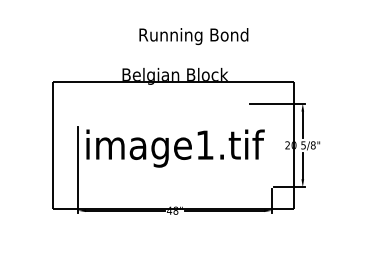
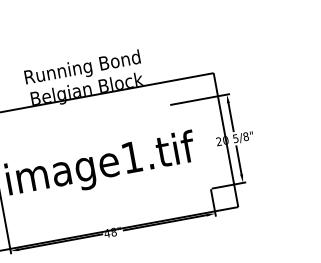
text: (193, 36) -> (82, 68), moved

